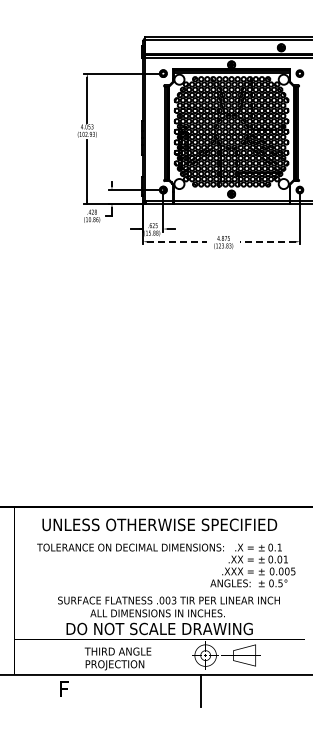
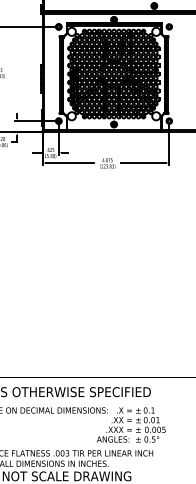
line: (177, 241) -> (70, 162), dashed -> solid
line: (267, 241) -> (143, 162), dashed -> solid

